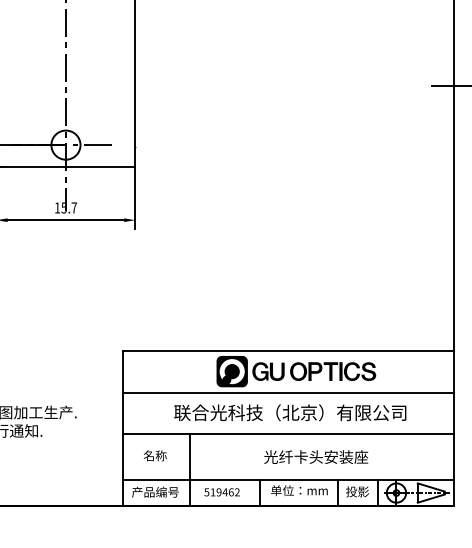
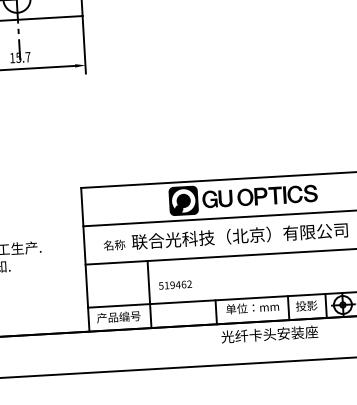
text: (154, 455) -> (113, 244), moved
text: (316, 456) -> (270, 333), moved
text: (221, 492) -> (174, 285), moved

